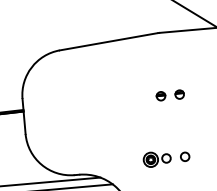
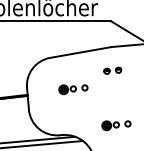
part: (169, 94) -> (112, 70), moved
part: (97, 101) -> (73, 89), added

